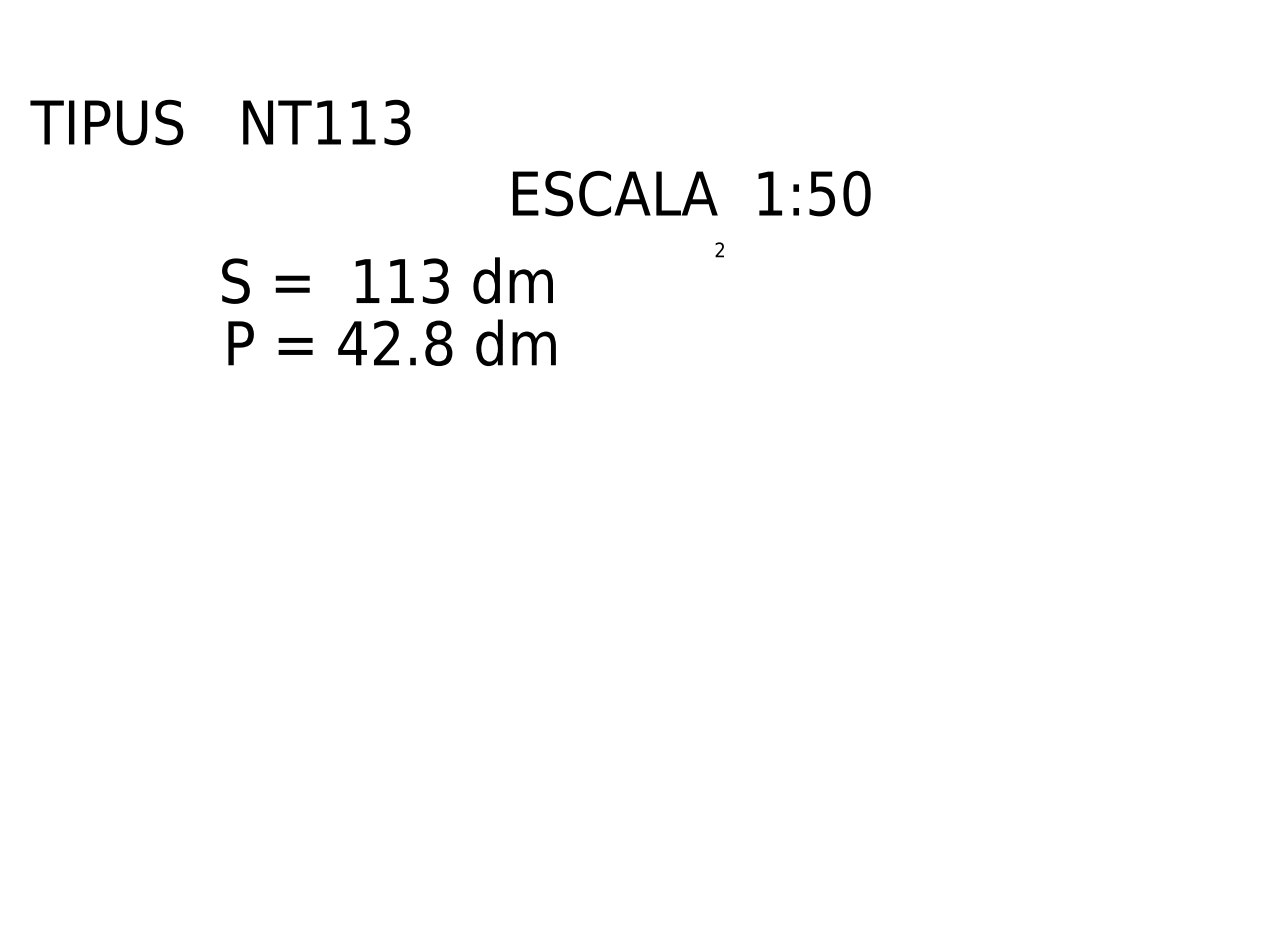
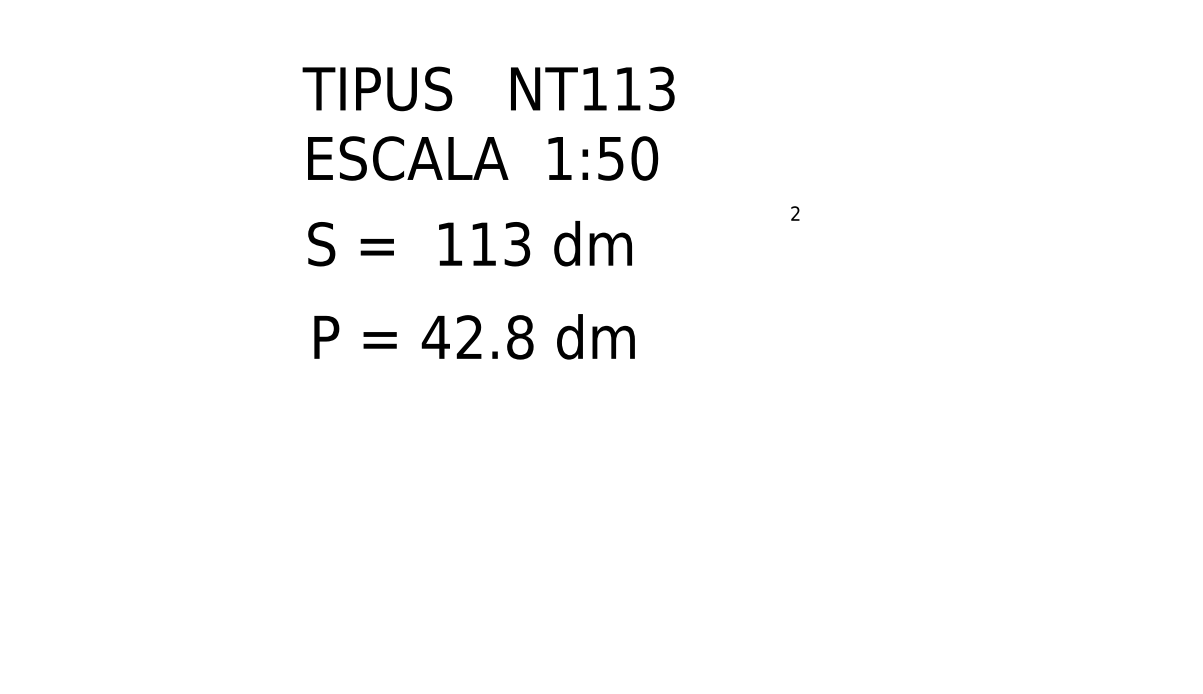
text: (220, 122) -> (488, 88), moved
text: (691, 193) -> (482, 158), moved
text: (391, 342) -> (474, 336), moved

